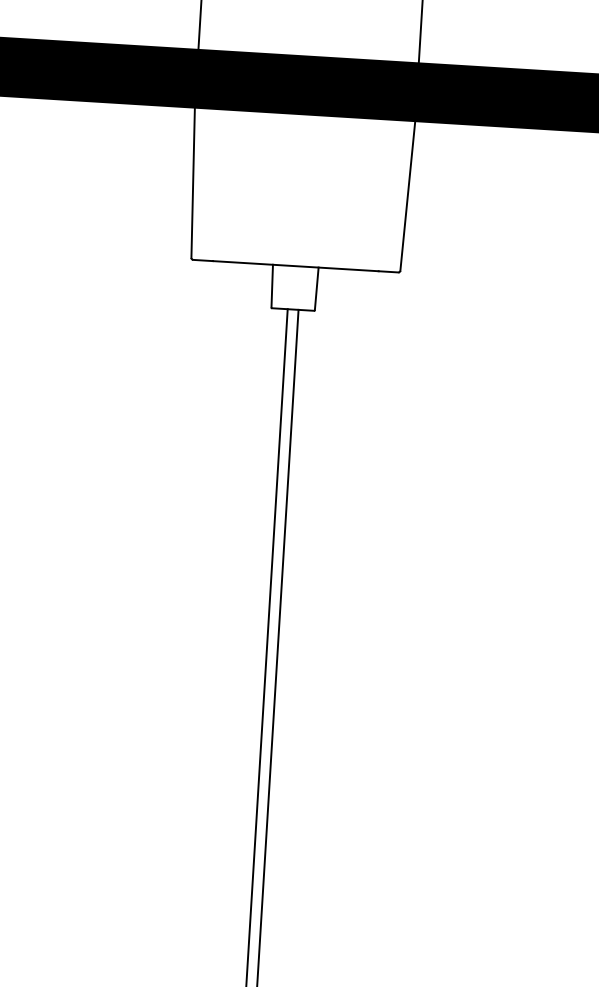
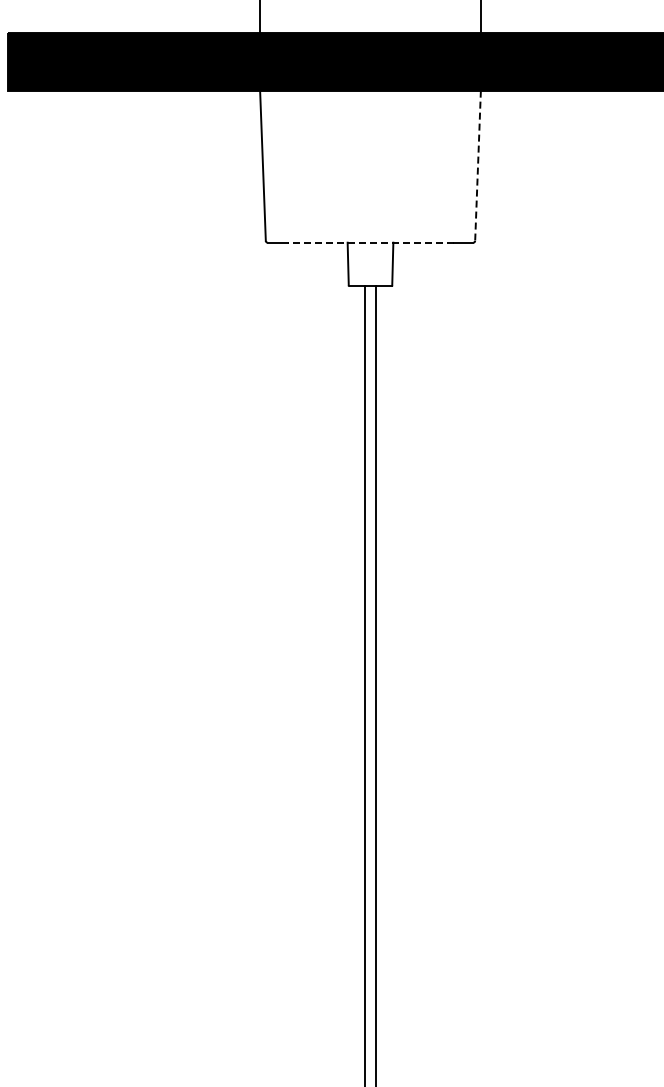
line: (408, 196) -> (478, 166), solid -> dashed
line: (295, 265) -> (370, 242), solid -> dashed

